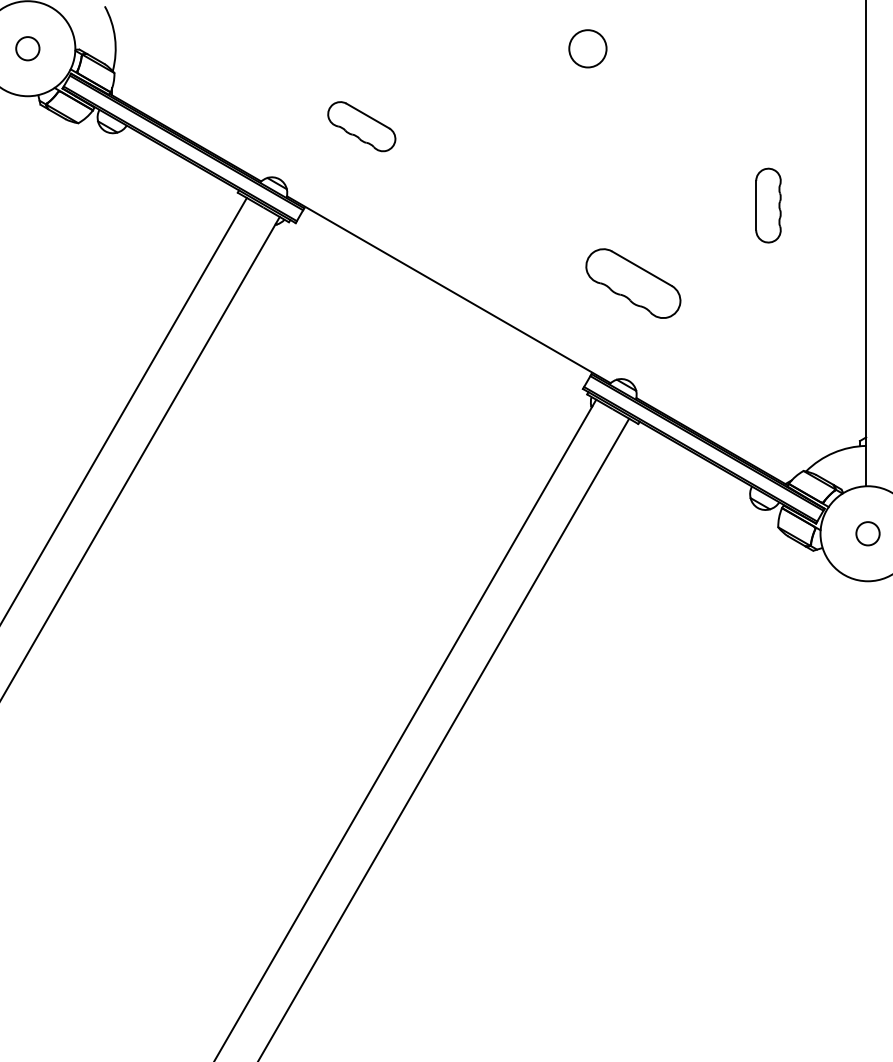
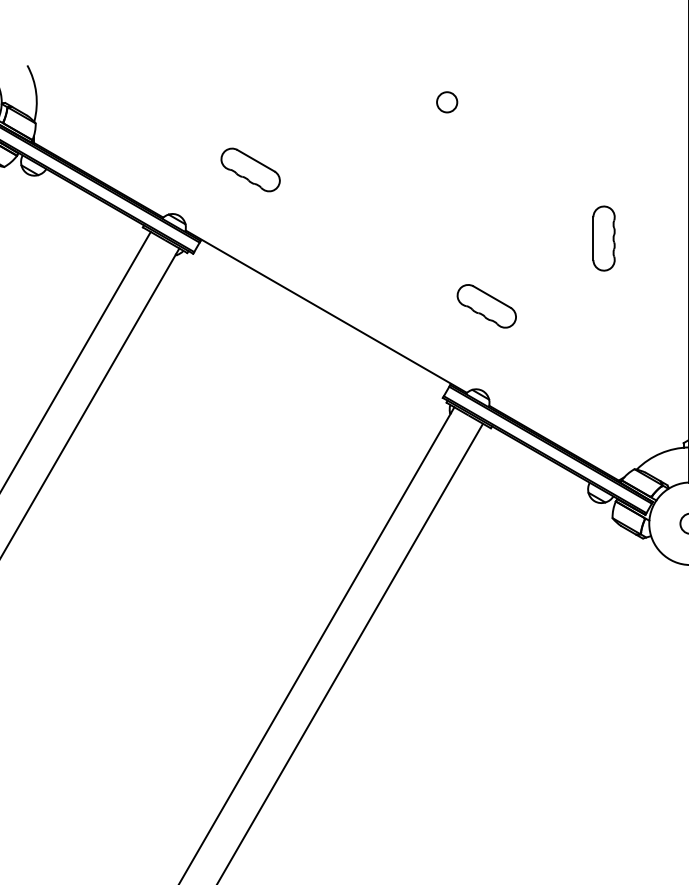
circle: (587, 48) -> (446, 102), size x0.62
part: (633, 283) -> (486, 306), size x0.71

